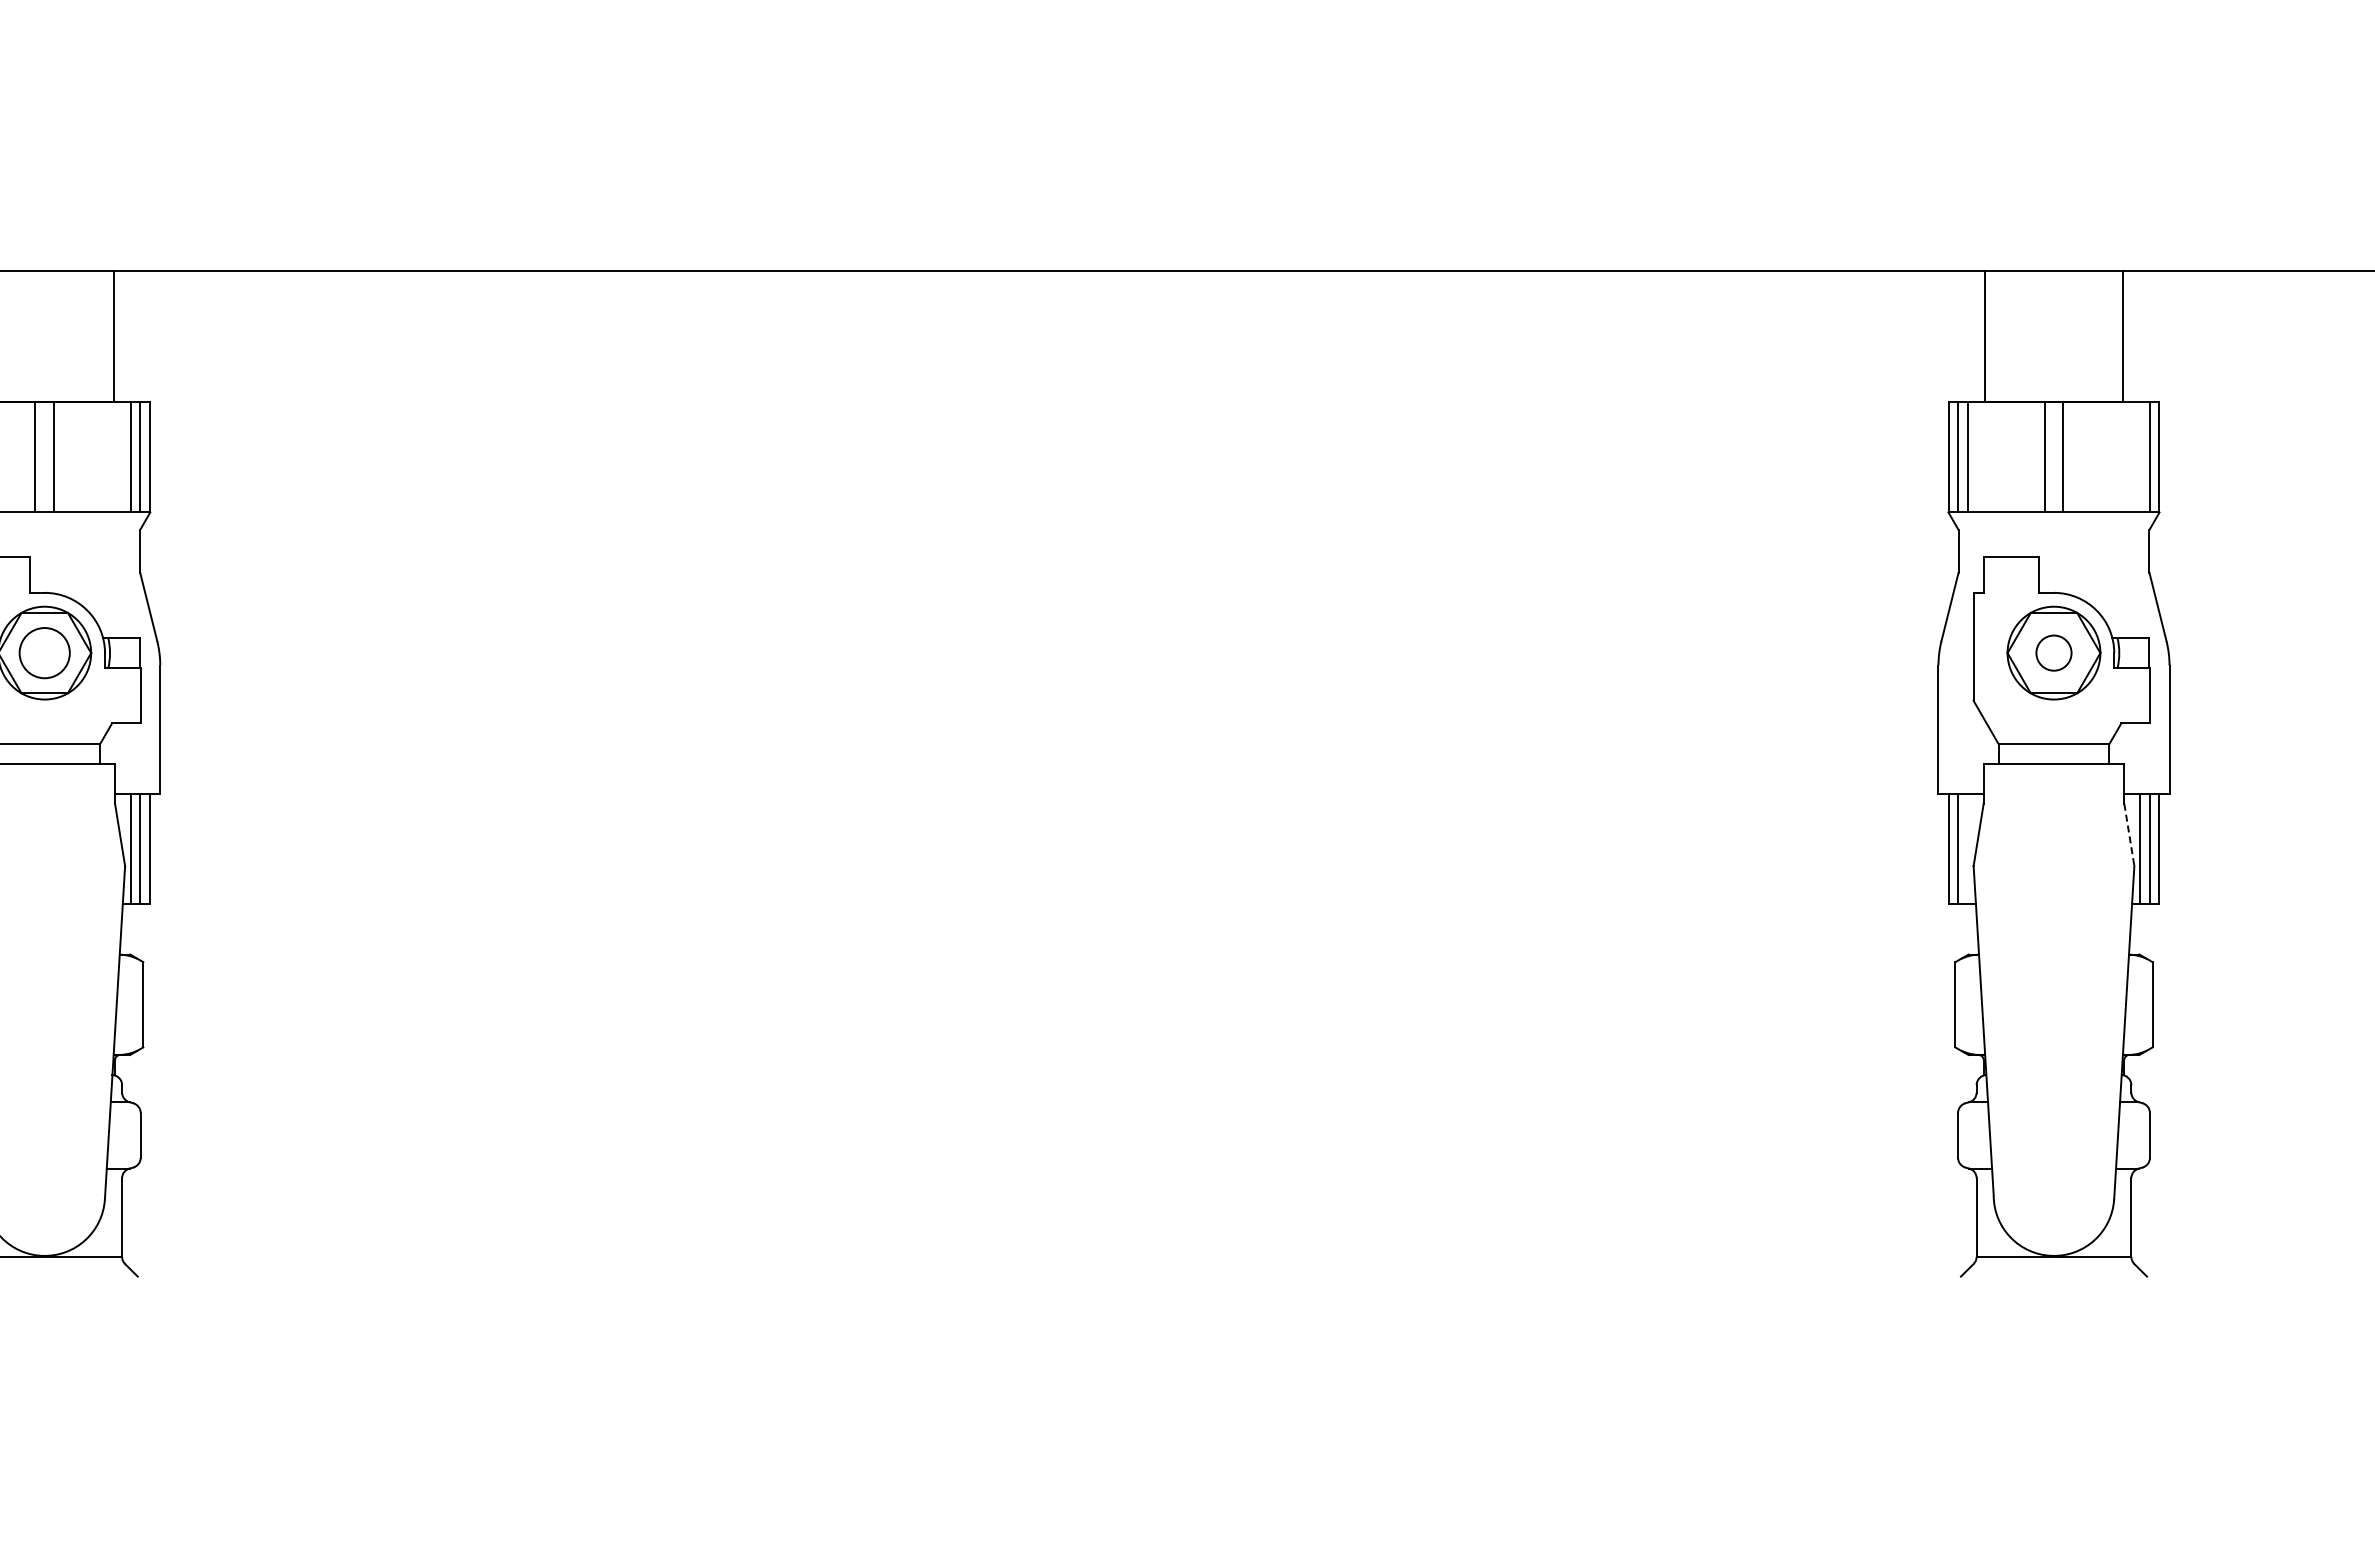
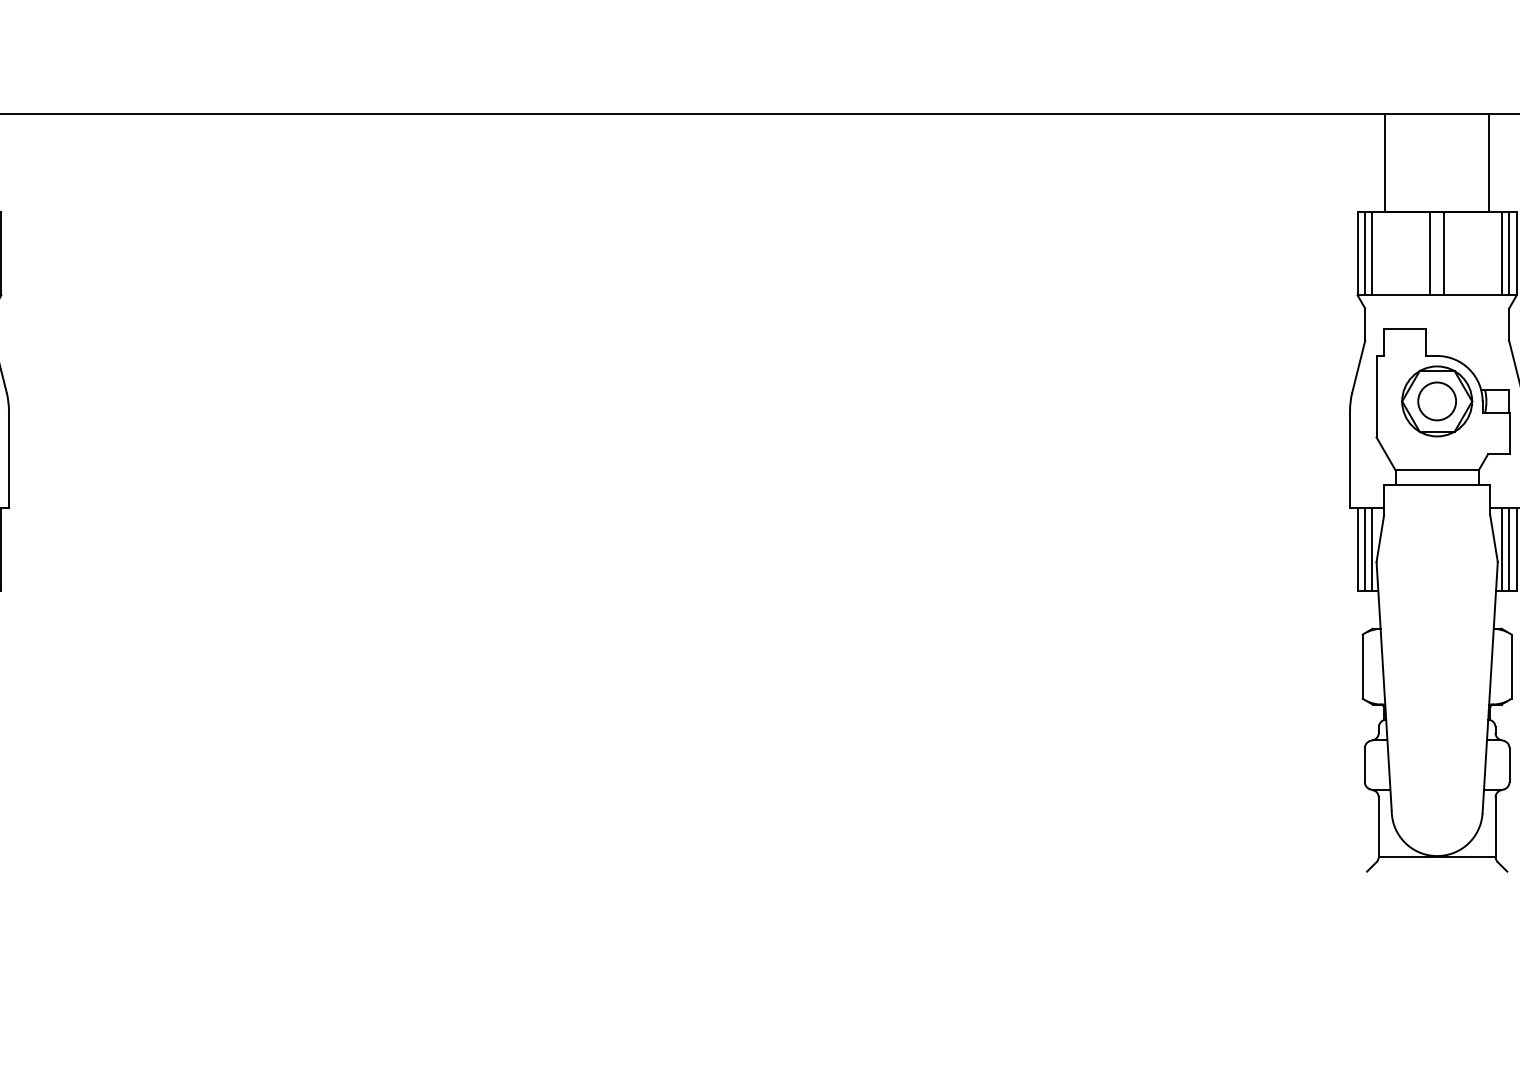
line: (2140, 456) -> (1502, 253), added
circle: (2053, 653) -> (1436, 401), size x1.43
line: (2129, 834) -> (1494, 538), dashed -> solid
line: (1967, 848) -> (1371, 548), added

